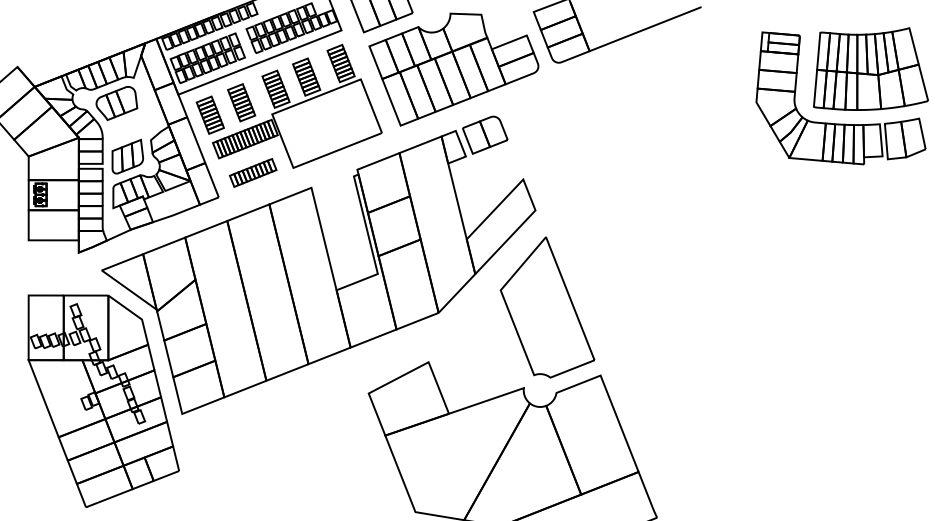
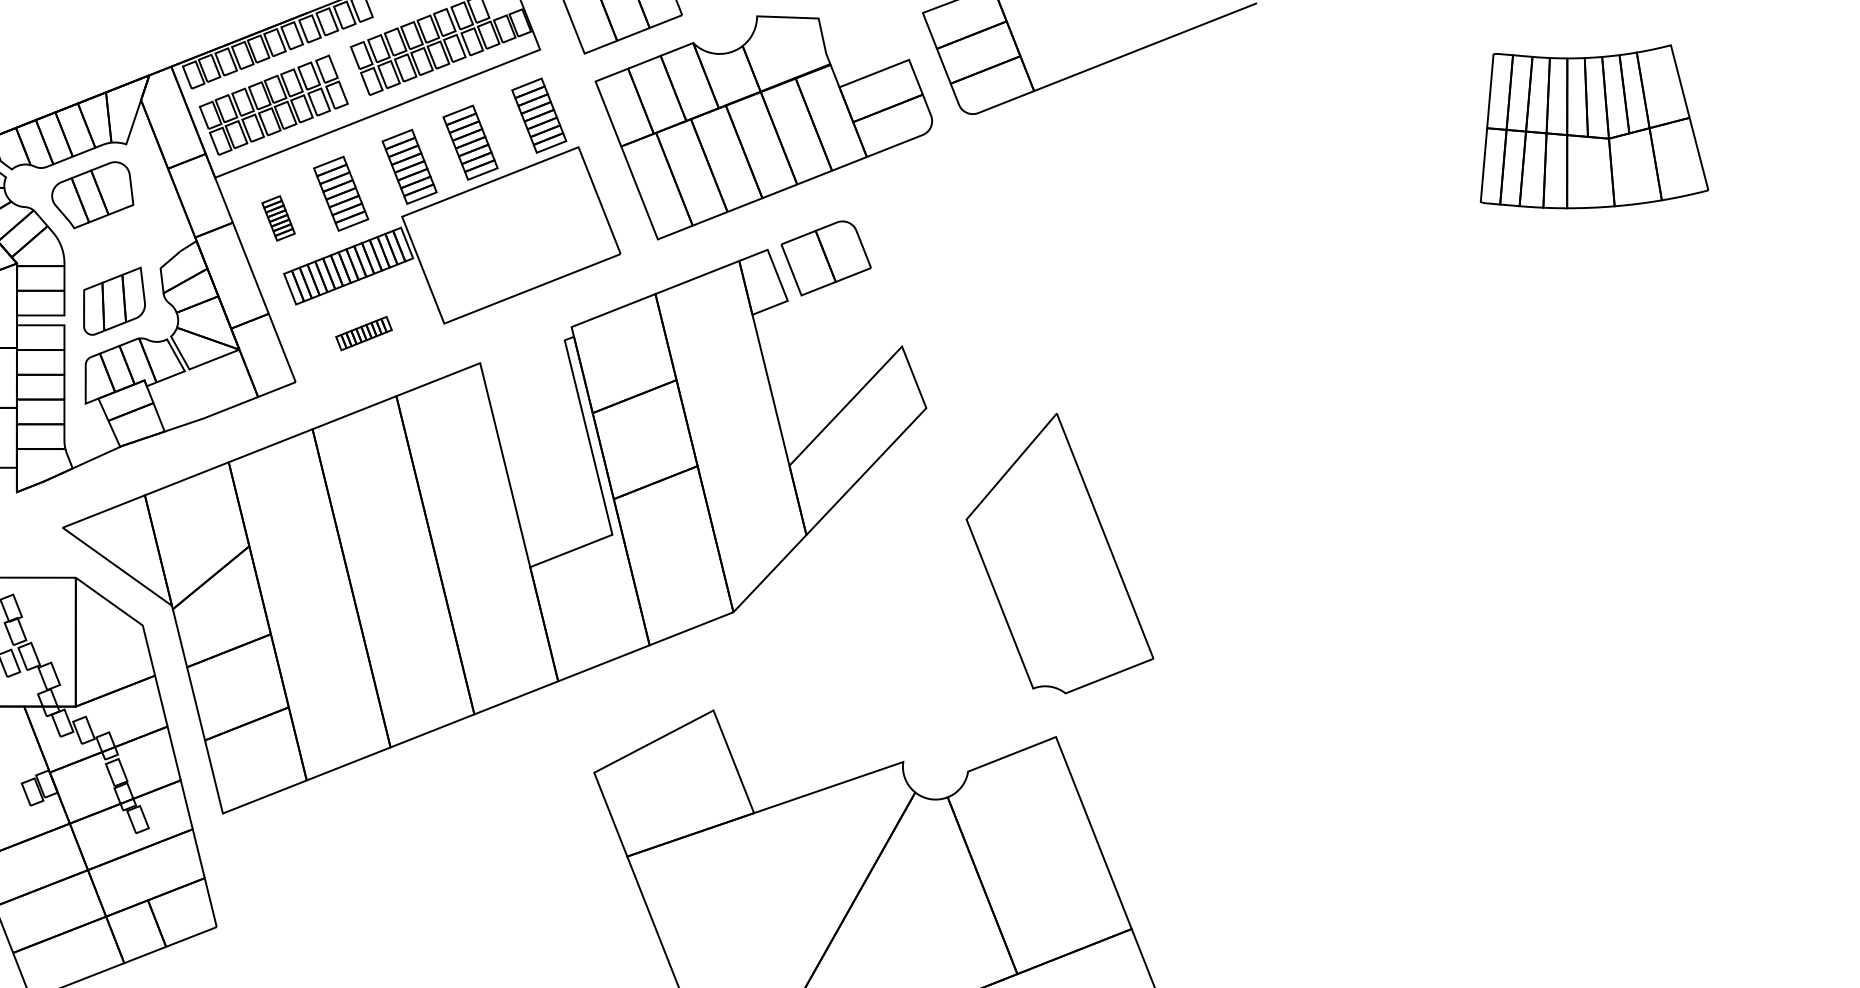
part: (209, 114) -> (277, 217), size x0.6
part: (840, 123) -> (1533, 235), removed
part: (252, 172) -> (362, 332), size x0.6
part: (547, 307) -> (1059, 553), moved

